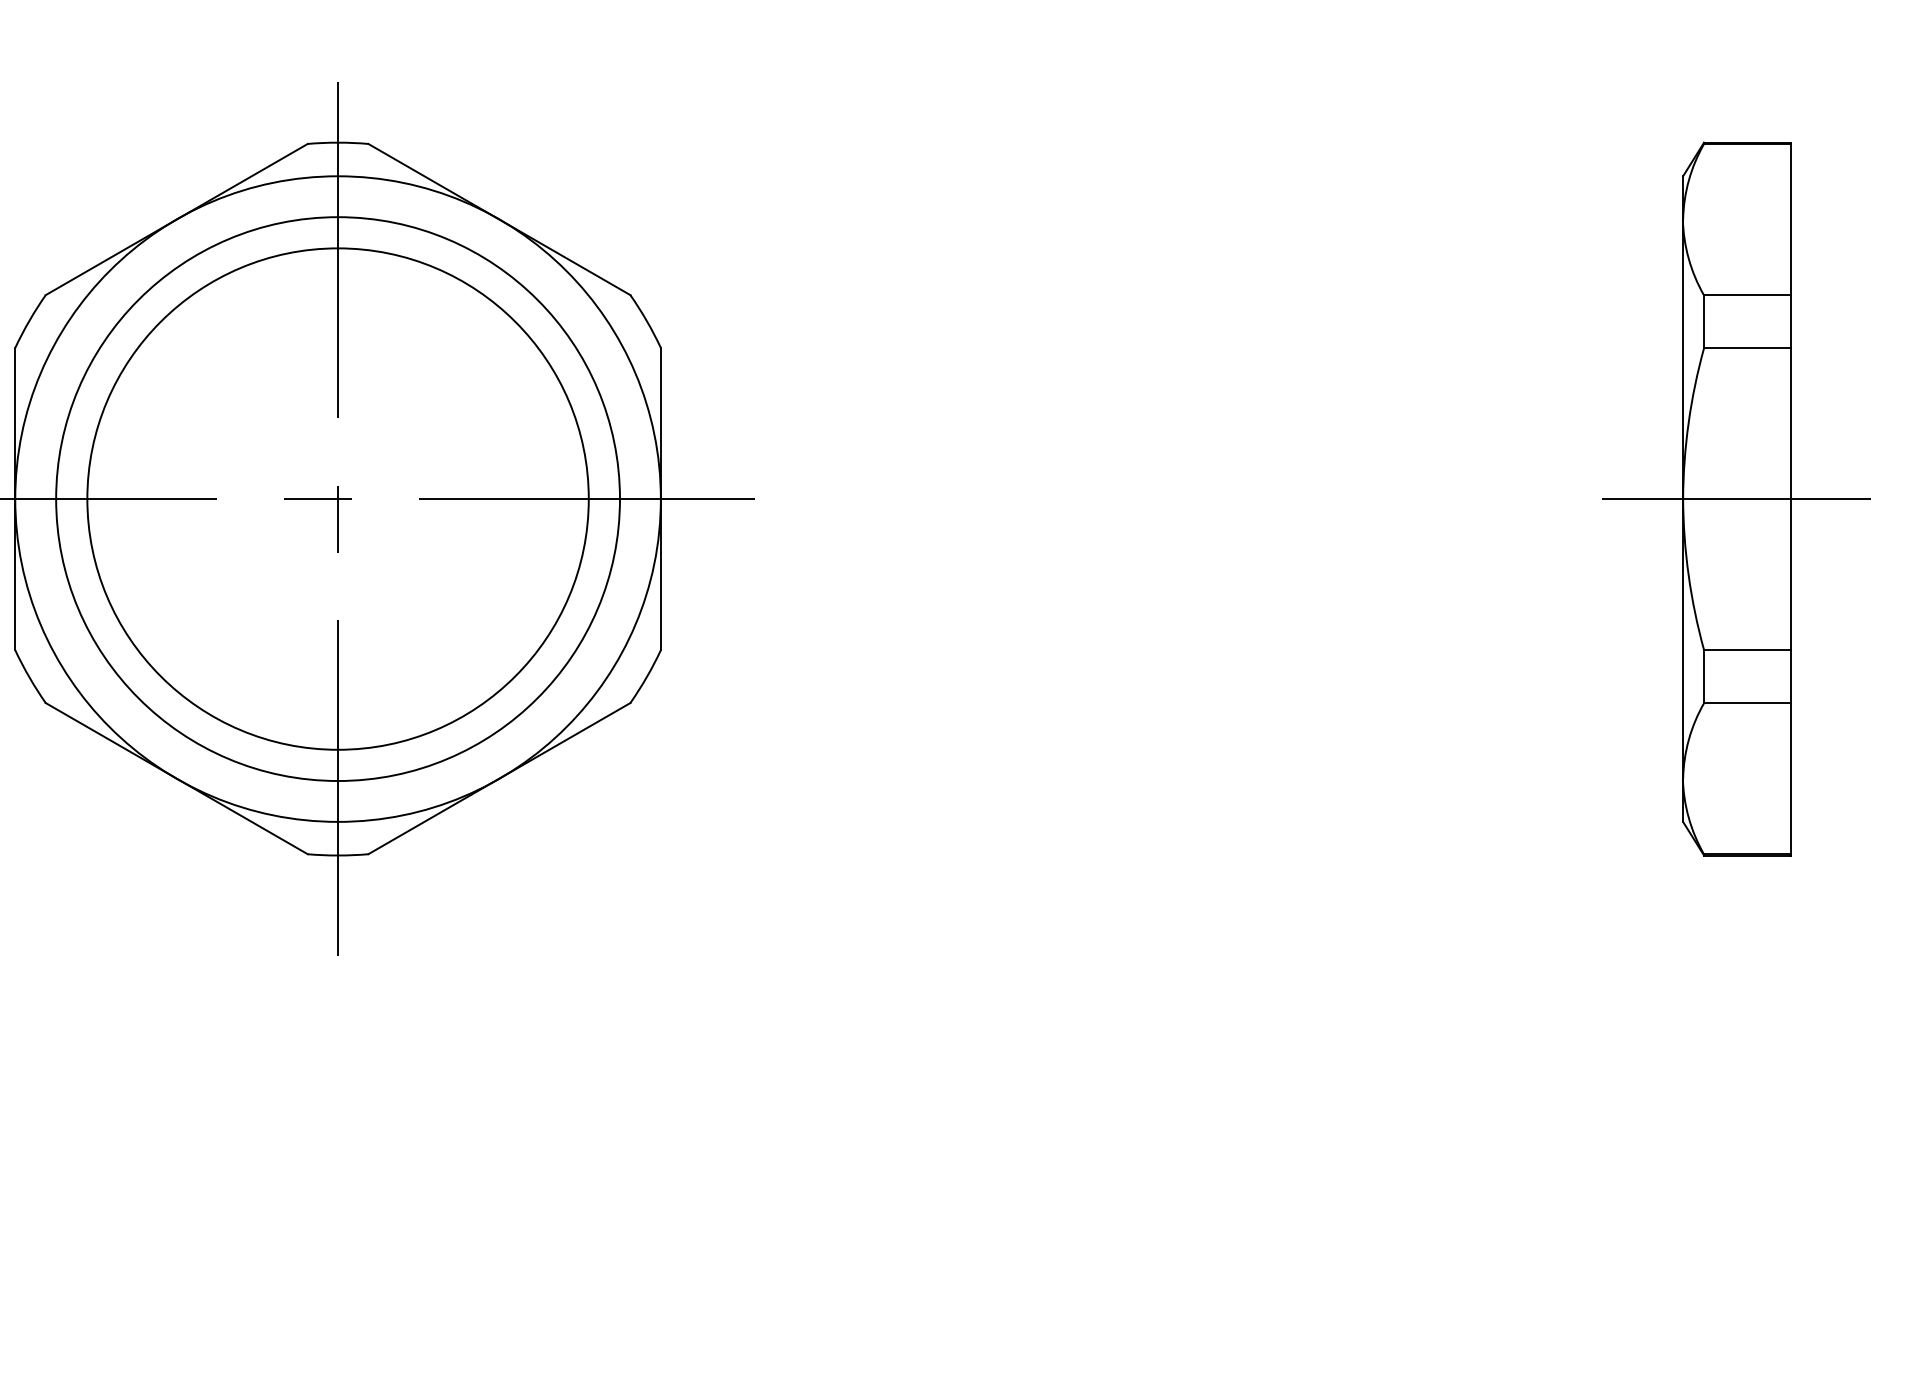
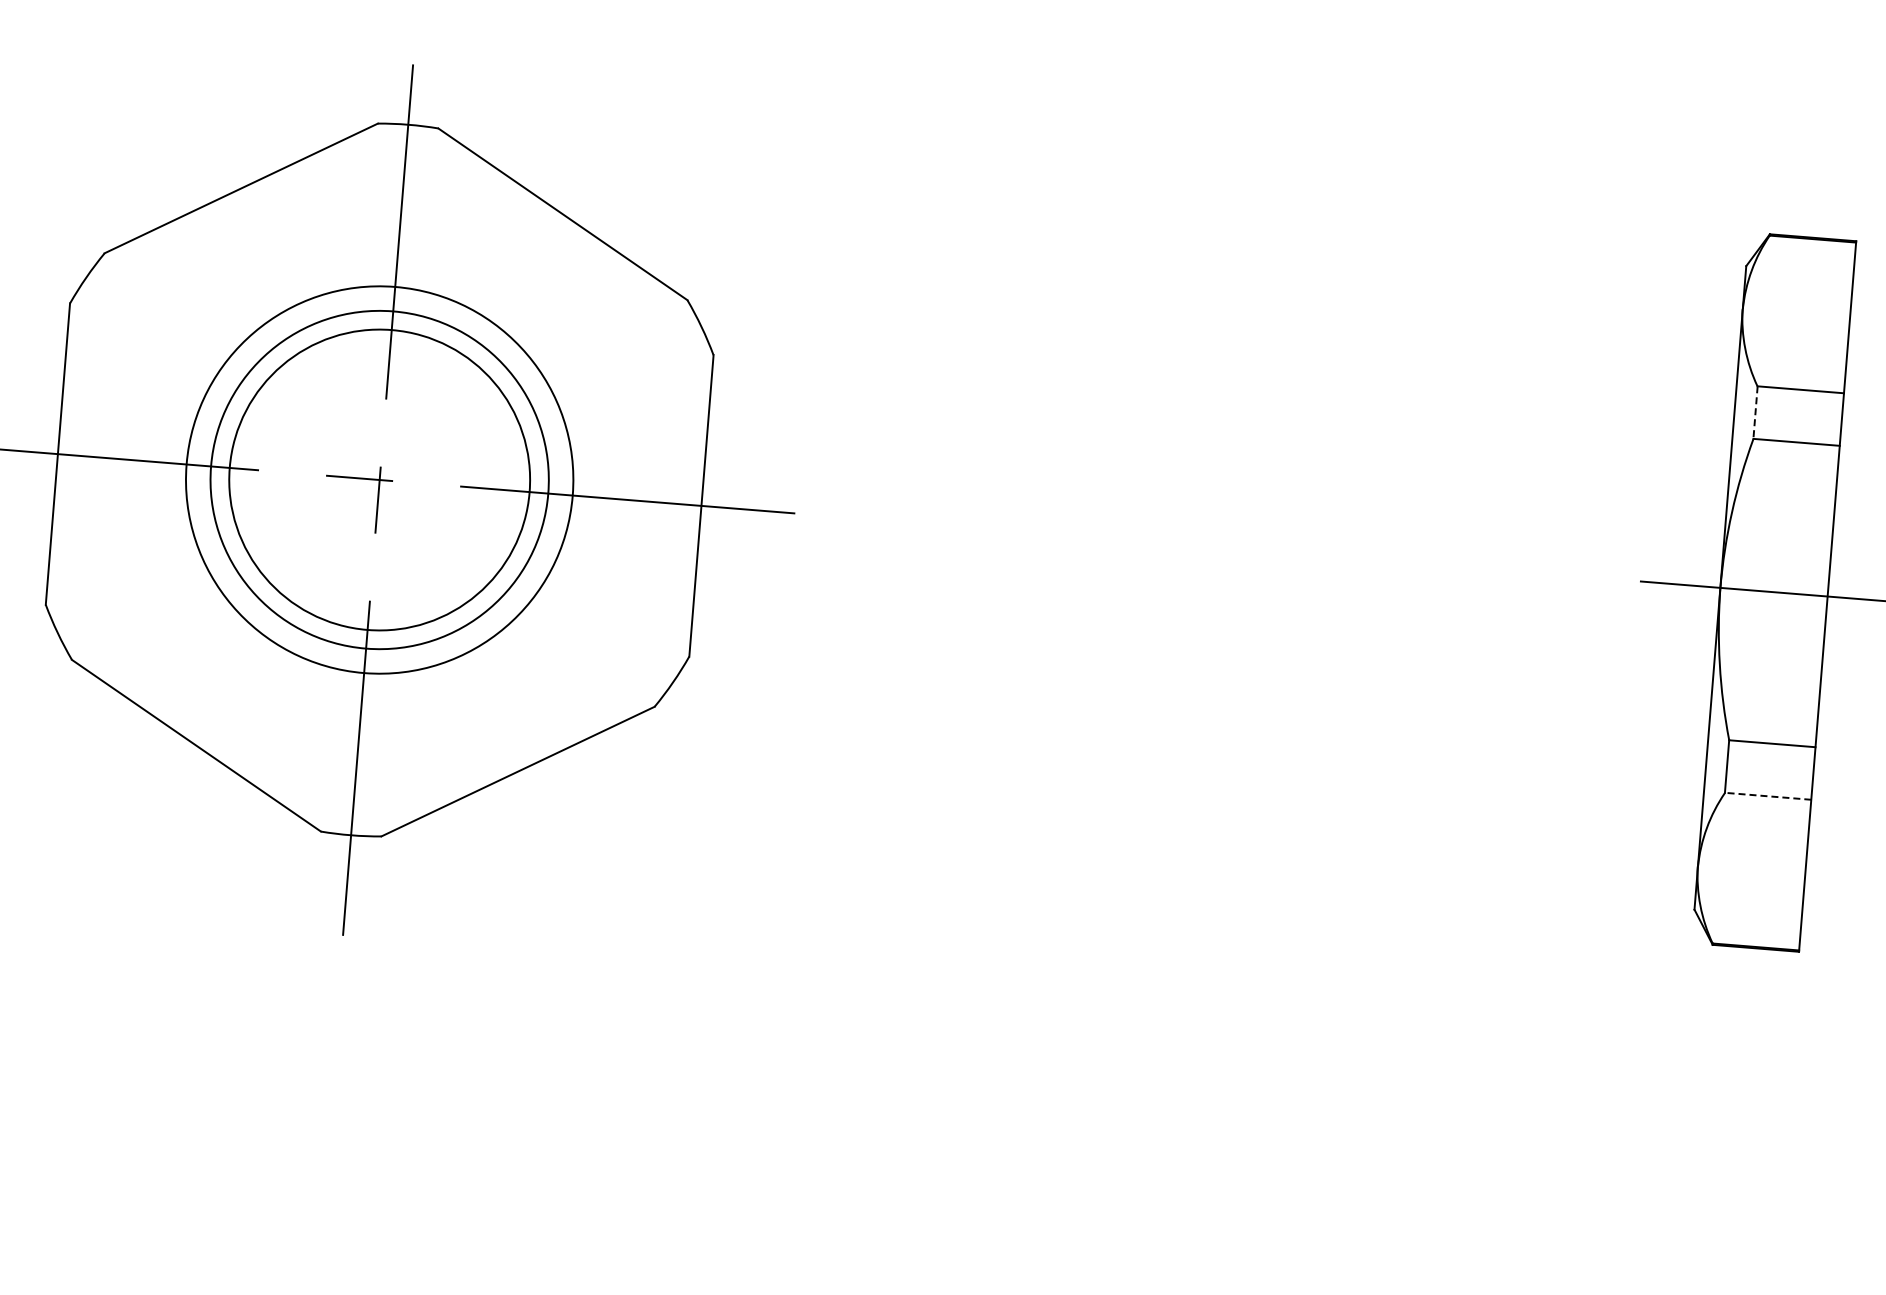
line: (1704, 322) -> (1755, 413), solid -> dashed
circle: (337, 498) -> (379, 479), size x0.6
circle: (337, 498) -> (379, 479), size x0.6
circle: (337, 499) -> (379, 480), size x0.6
line: (1746, 703) -> (1767, 796), solid -> dashed

